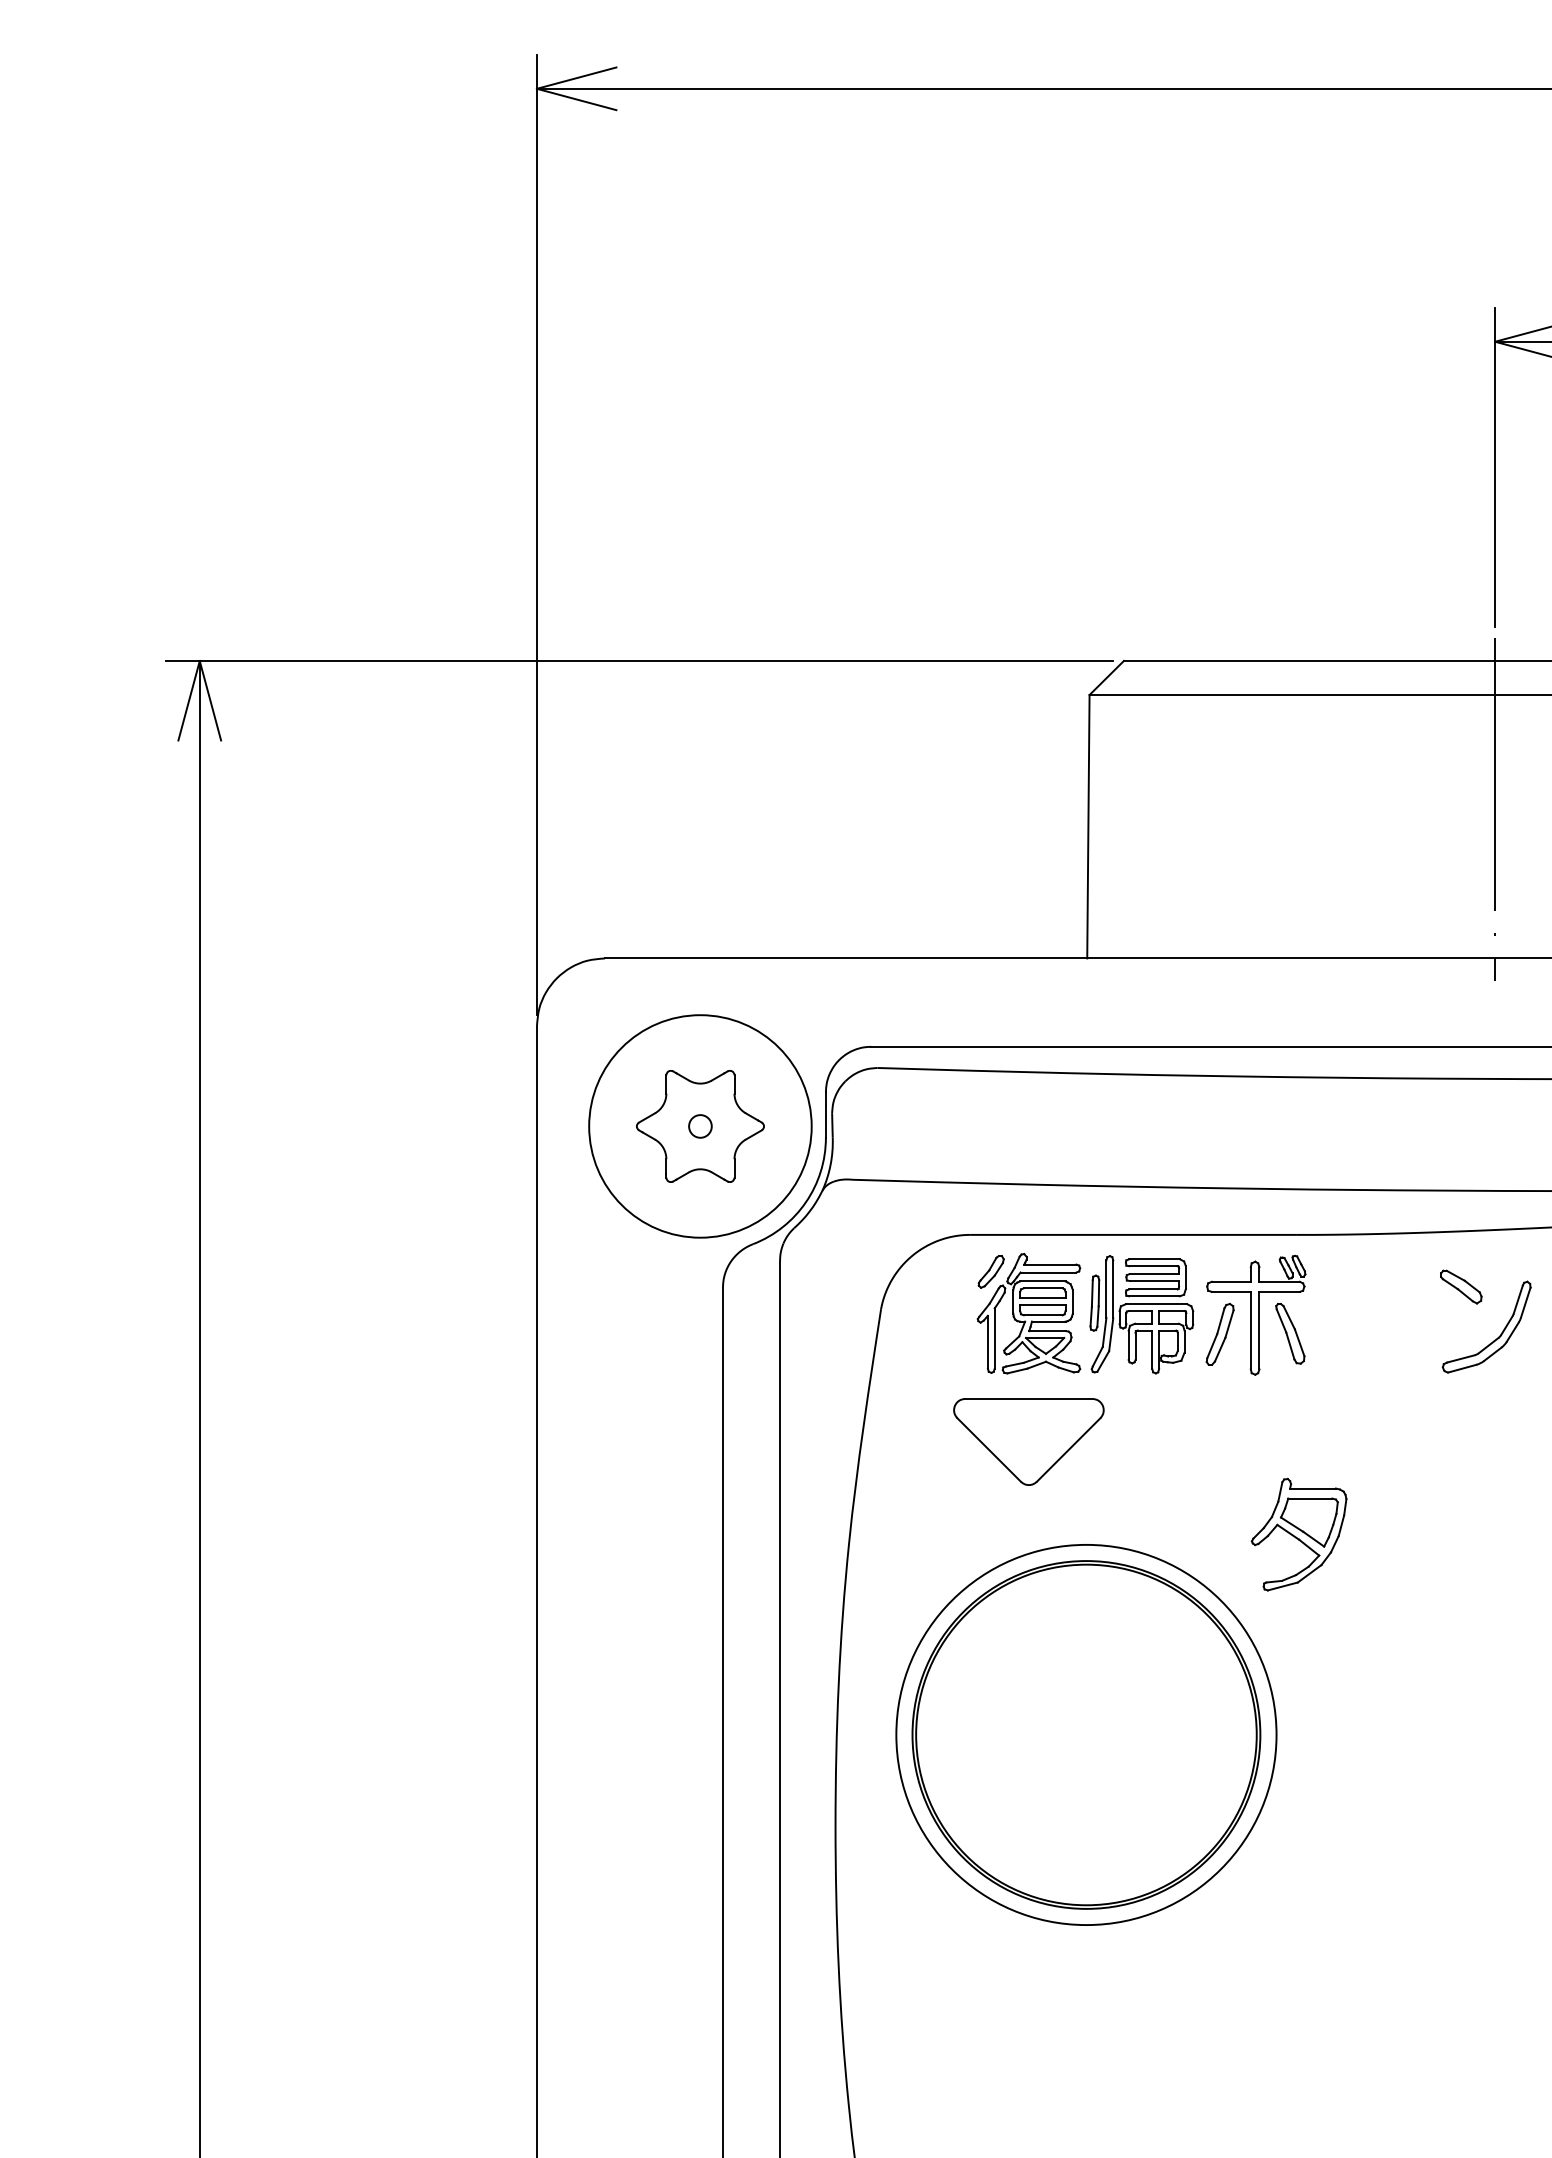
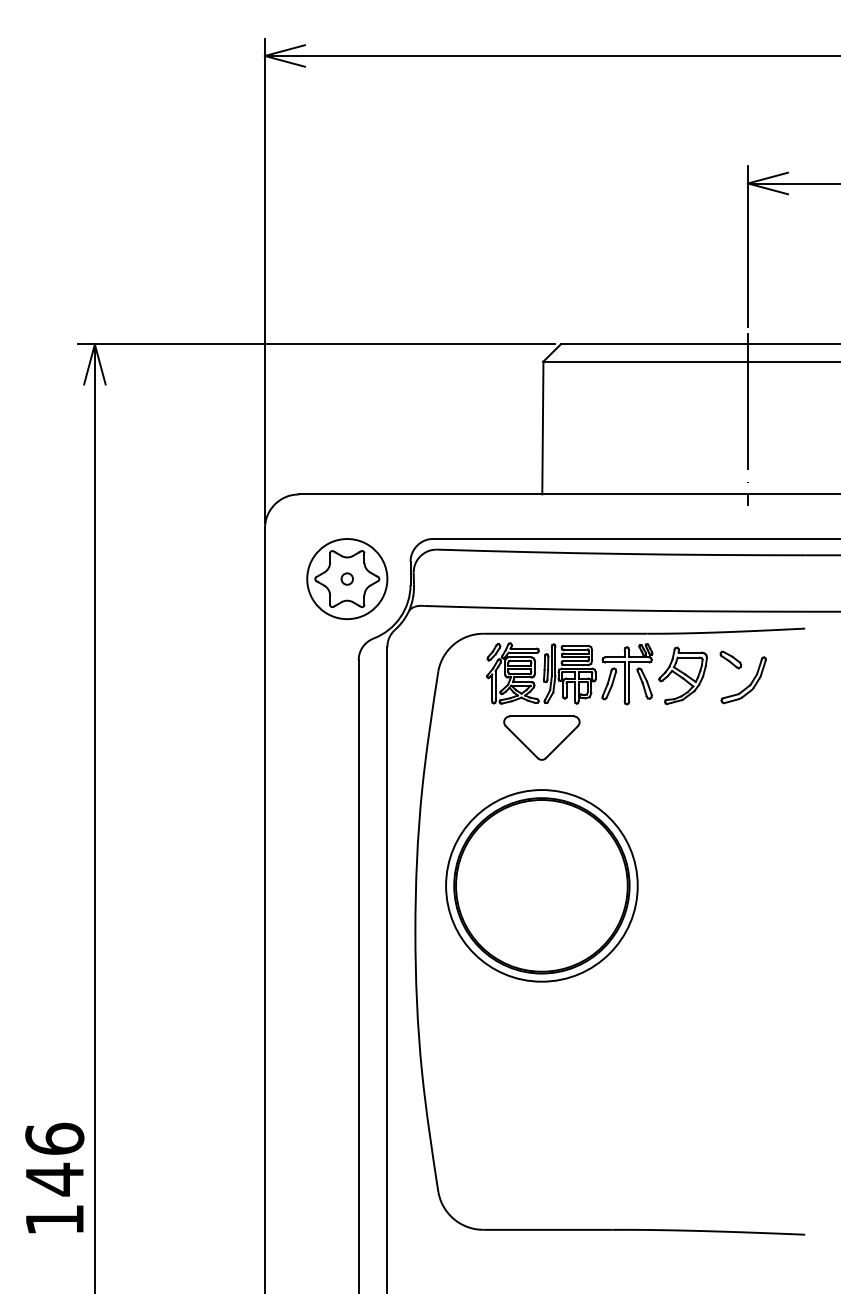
circle: (700, 1127) -> (347, 579), size x0.71
part: (1028, 1440) -> (541, 737), moved
part: (1297, 1533) -> (682, 675), moved

